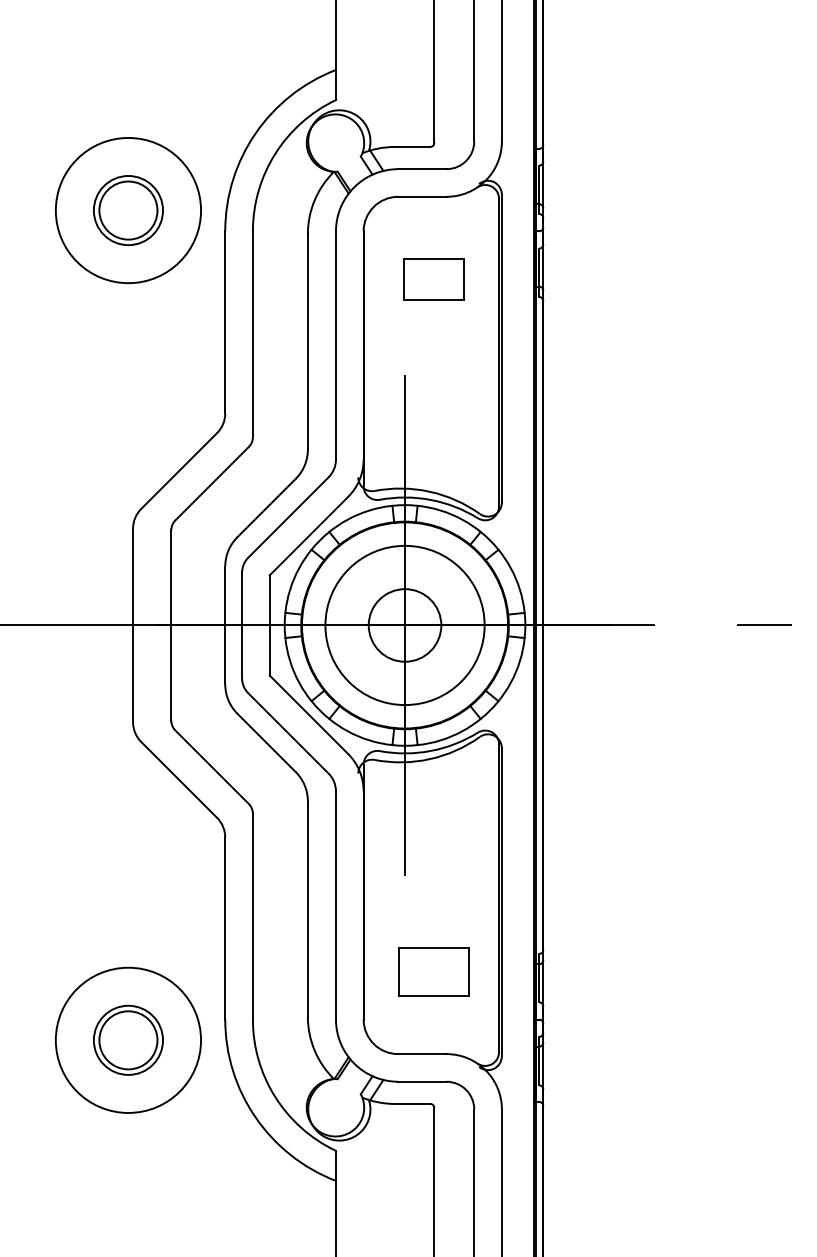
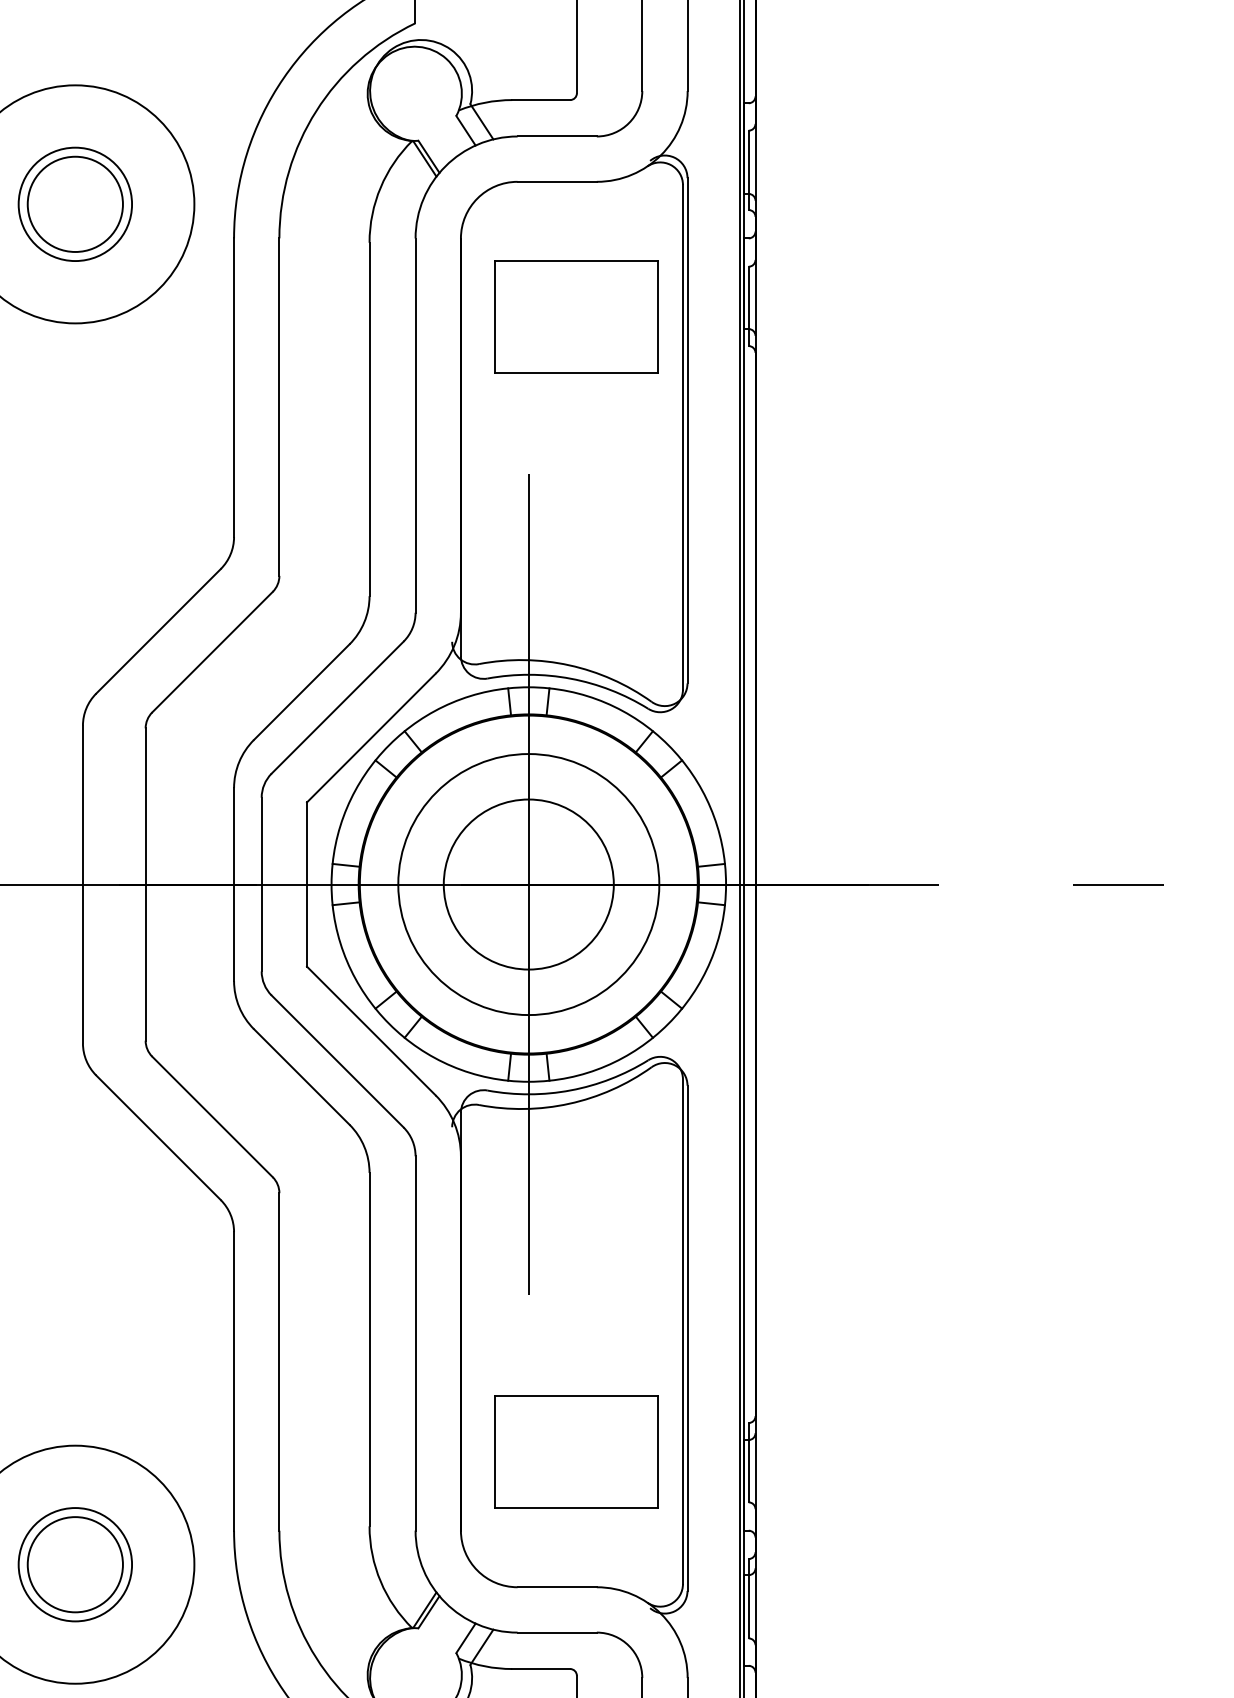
part: (433, 278) -> (575, 315), size x1.67
circle: (404, 625) -> (527, 884), size x1.43
part: (433, 971) -> (575, 1451), size x1.43

